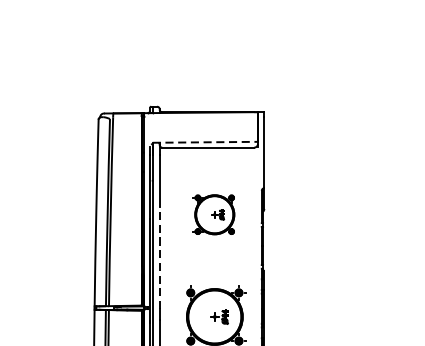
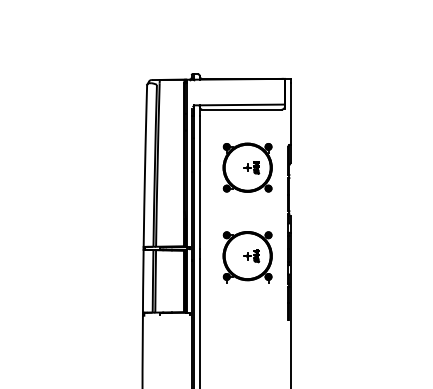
line: (205, 141) -> (239, 104), dashed -> solid
part: (214, 214) -> (247, 167), size x1.43
line: (159, 257) -> (199, 204), dashed -> solid

